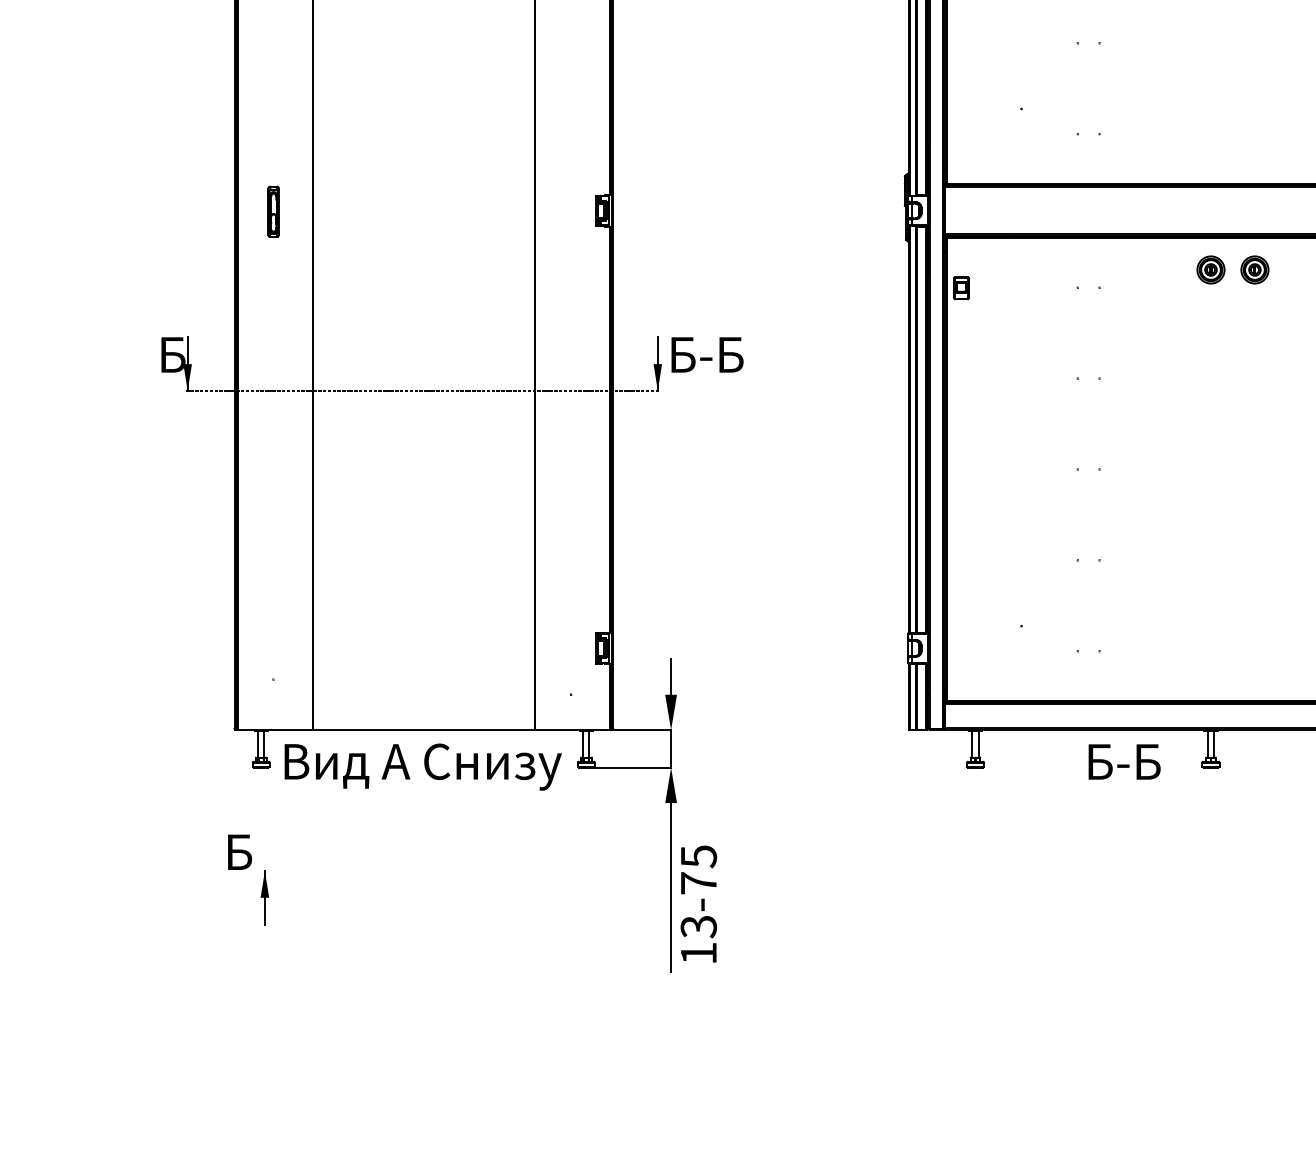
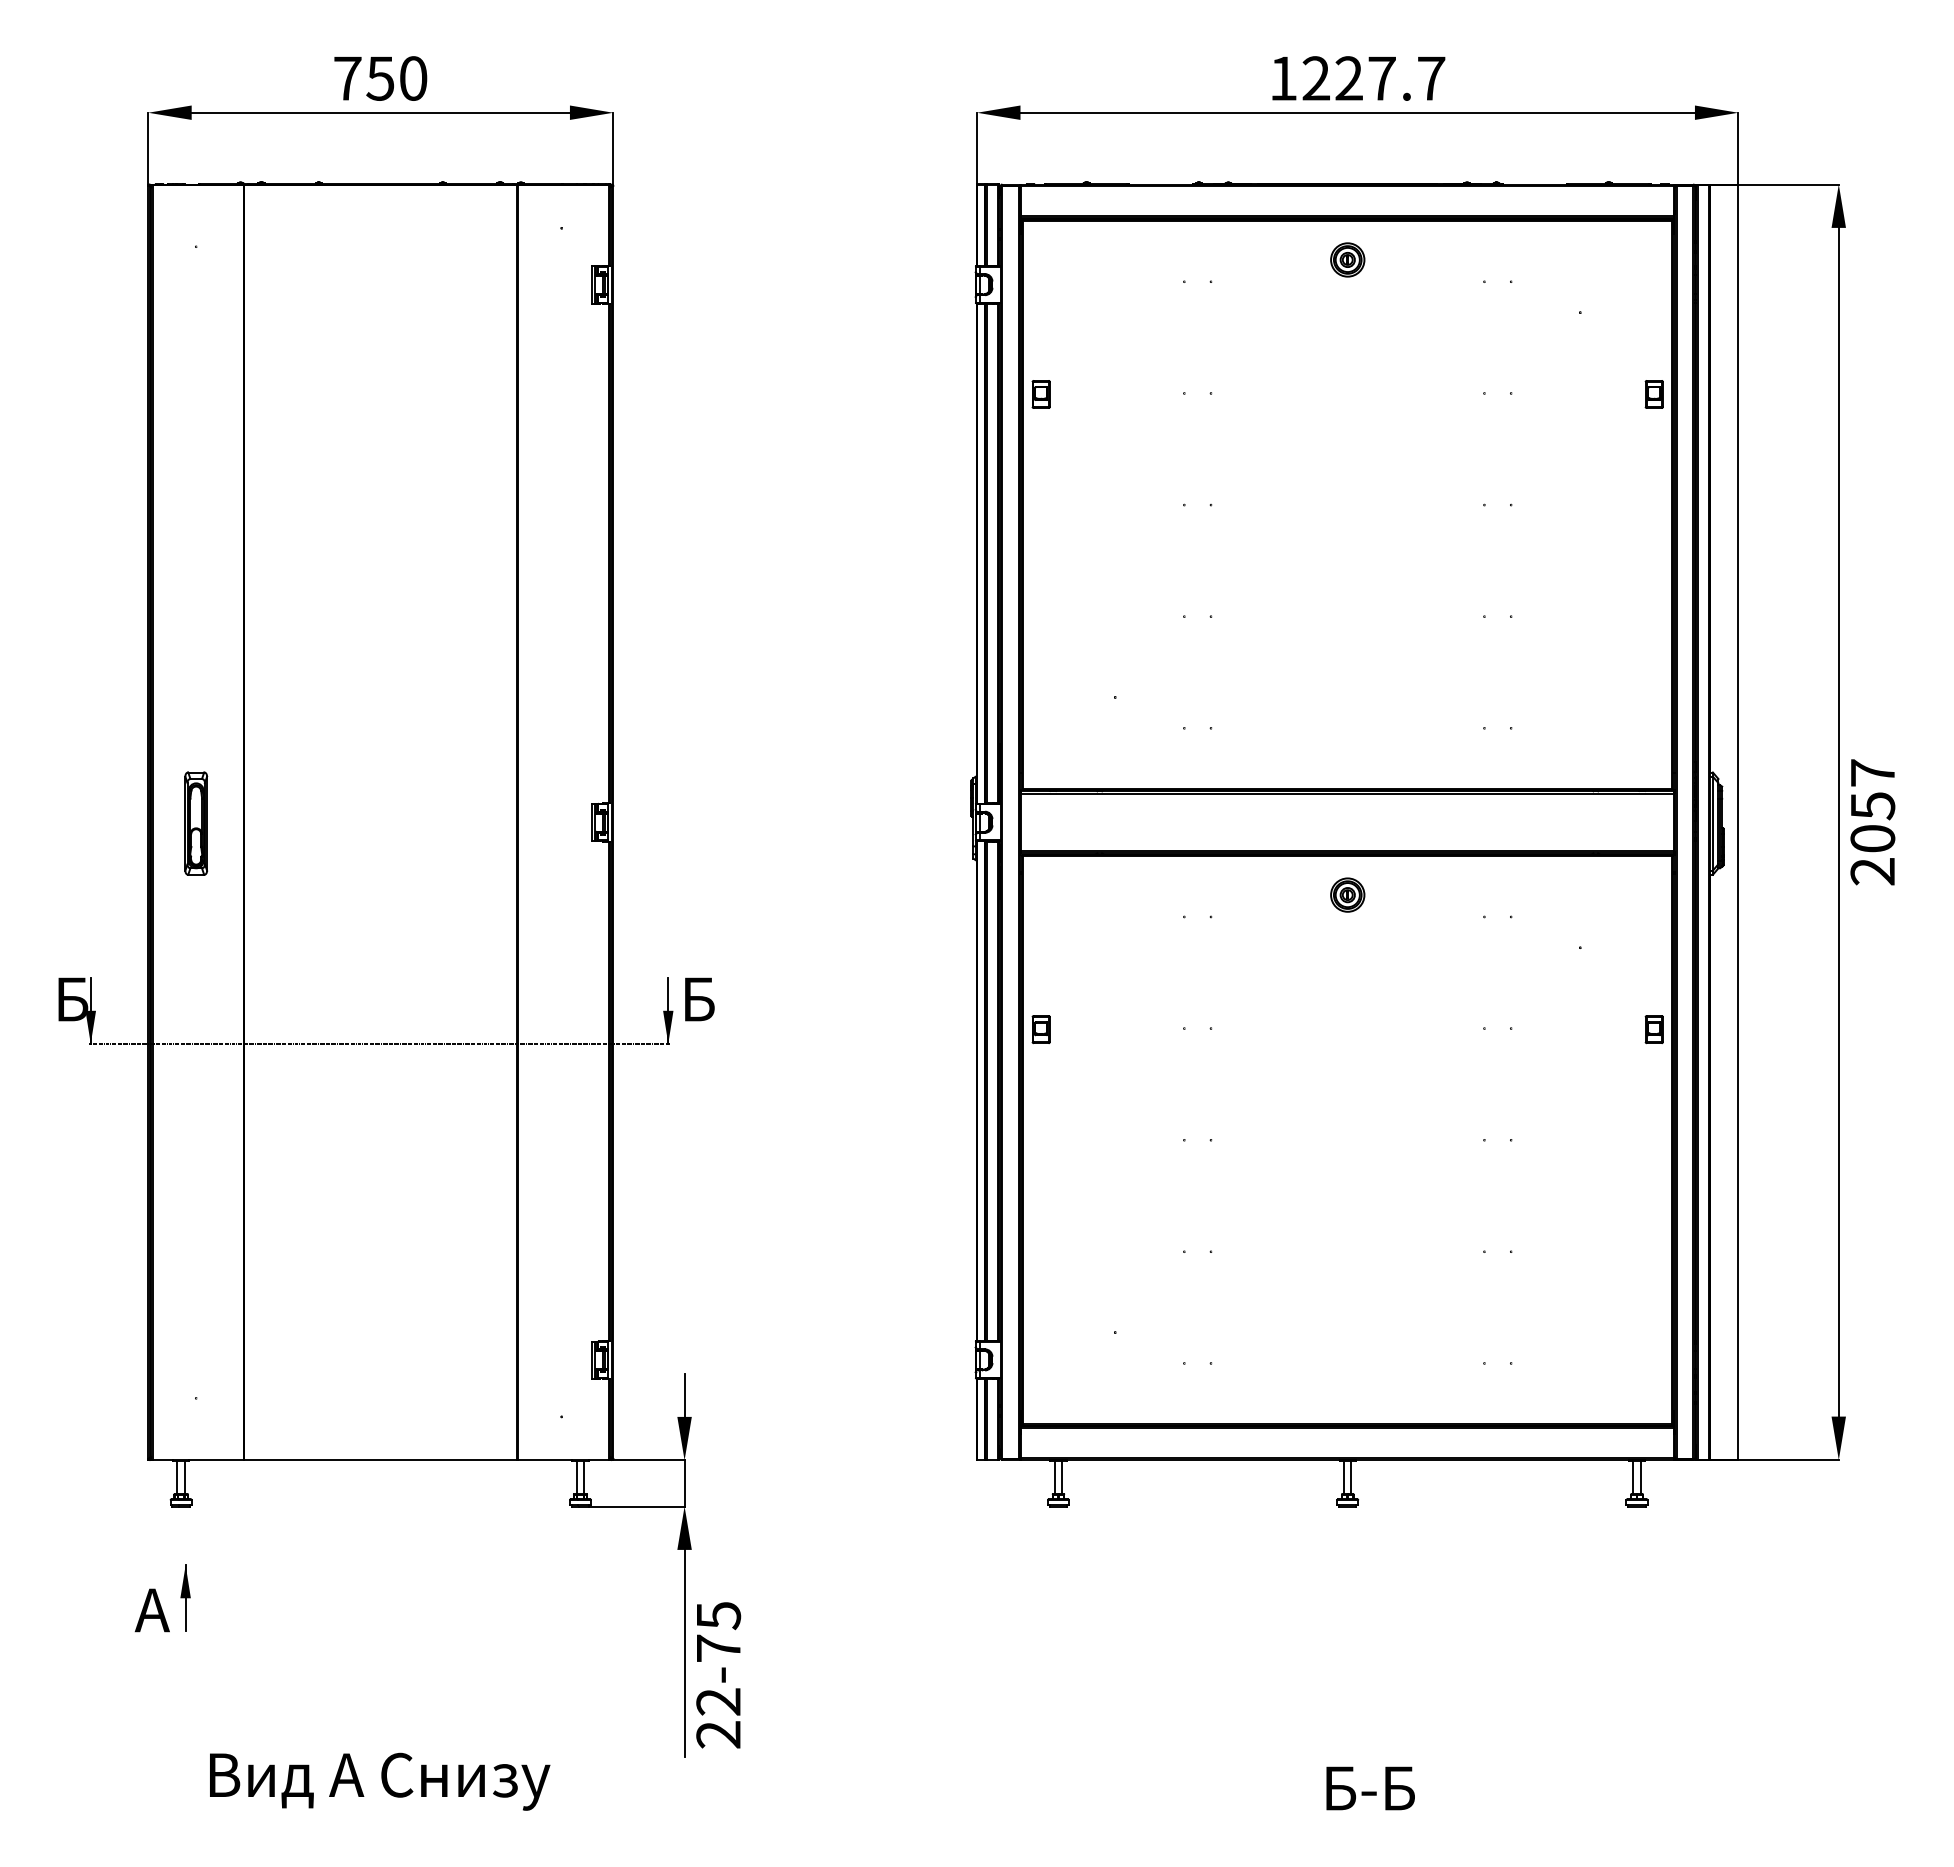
part: (273, 211) -> (196, 823), size x1.67
part: (1254, 269) -> (1401, 894), removed
part: (960, 288) -> (1040, 1029), moved
text: (721, 354) -> (746, 999), Б-Б -> Б
text: (1124, 762) -> (1370, 1788), moved
text: (423, 766) -> (380, 1781), moved
text: (237, 852) -> (151, 1610), Б -> А
part: (264, 897) -> (185, 1597), moved
text: (698, 940) -> (718, 1718), 13-75 -> 22-75

